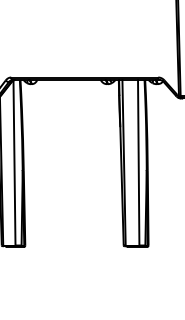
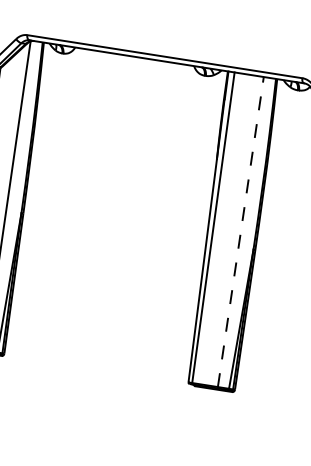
line: (138, 162) -> (240, 231), solid -> dashed

